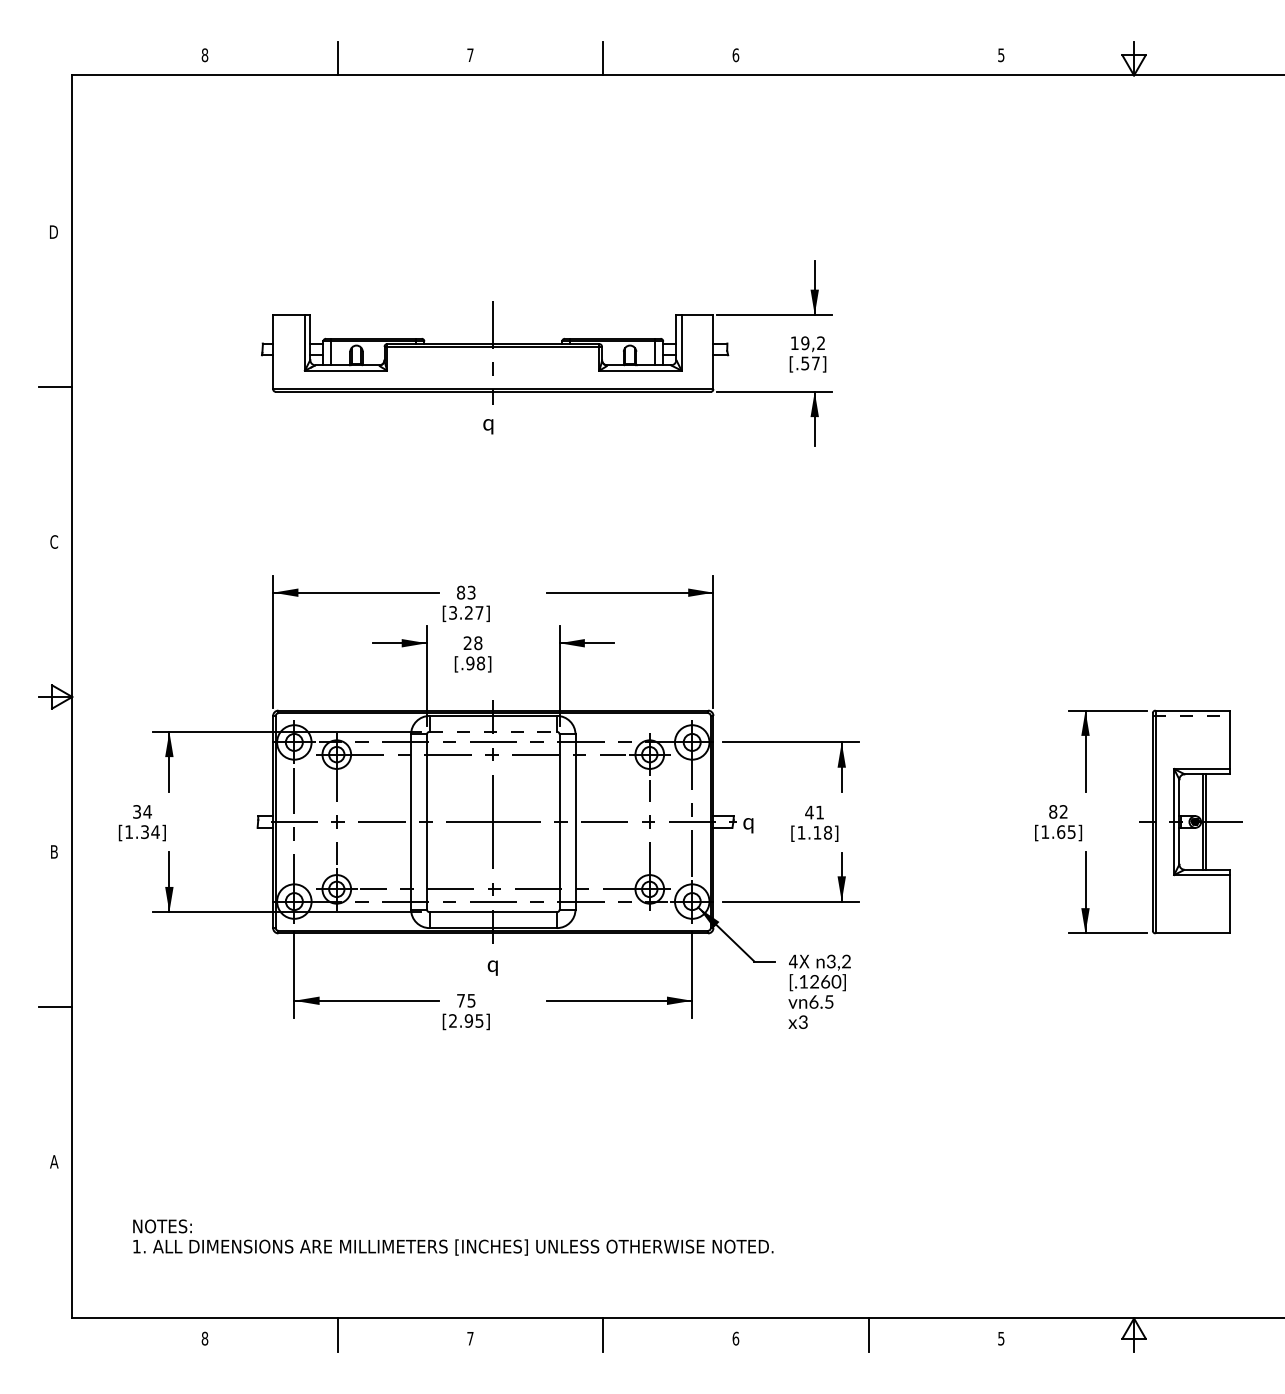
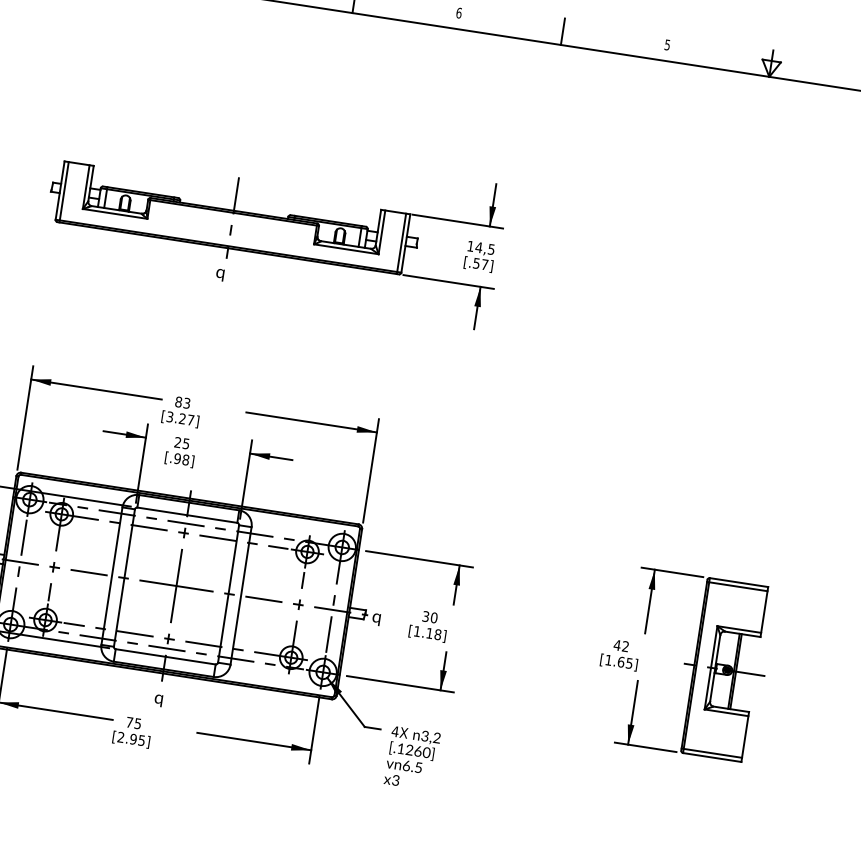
line: (868, 58) -> (562, 31), added
text: (812, 343) -> (484, 248), 19,2 -> 14,5
line: (278, 352) -> (64, 191), added
line: (708, 352) -> (401, 243), added
text: (478, 643) -> (186, 444), 28 -> 25
line: (1191, 715) -> (737, 586), dashed -> solid
line: (493, 731) -> (187, 514), dashed -> solid
text: (1052, 811) -> (616, 644), 82 -> 42
text: (814, 812) -> (429, 617), 41 -> 30
line: (1190, 928) -> (711, 753), added

